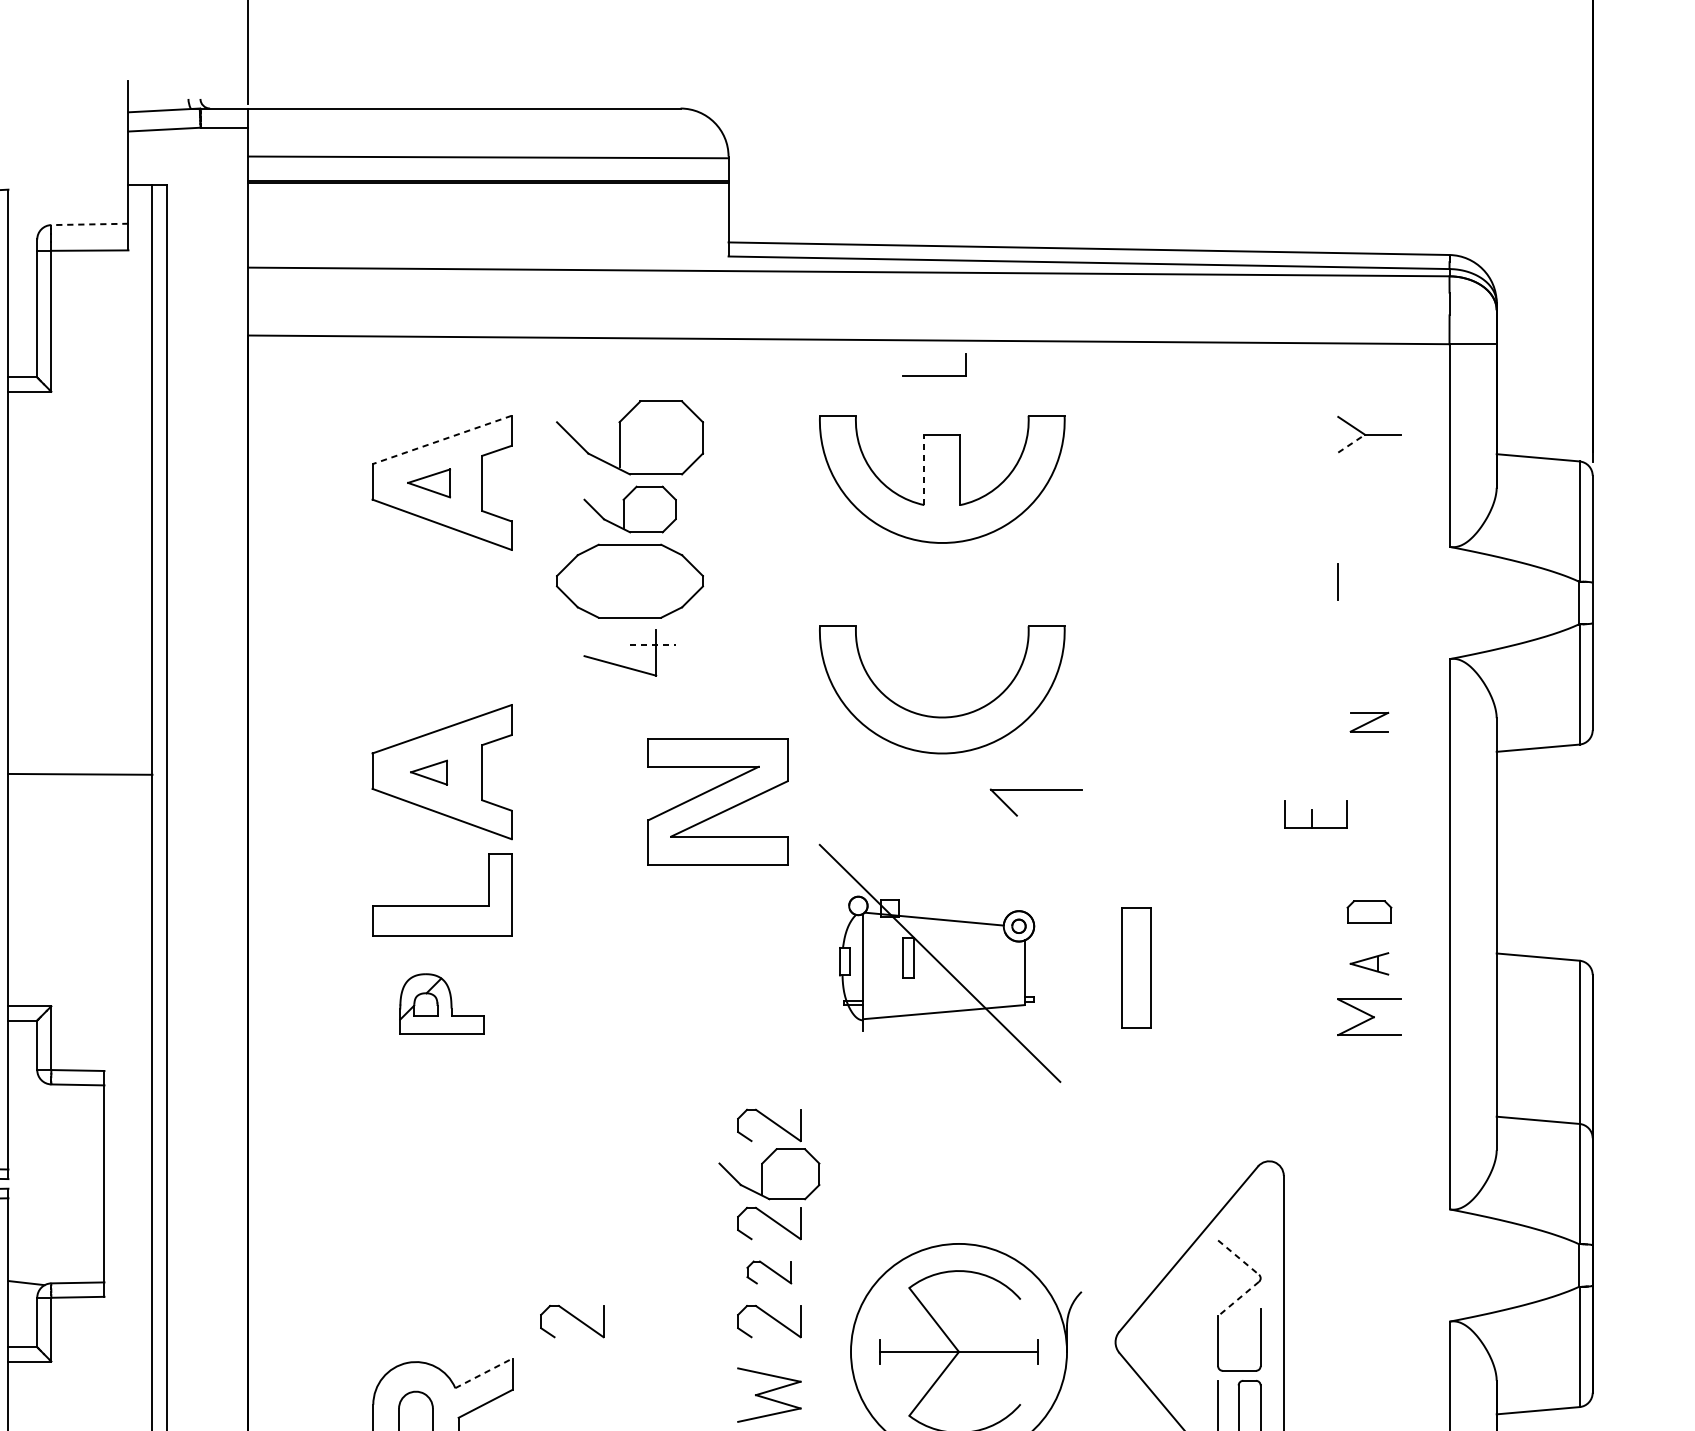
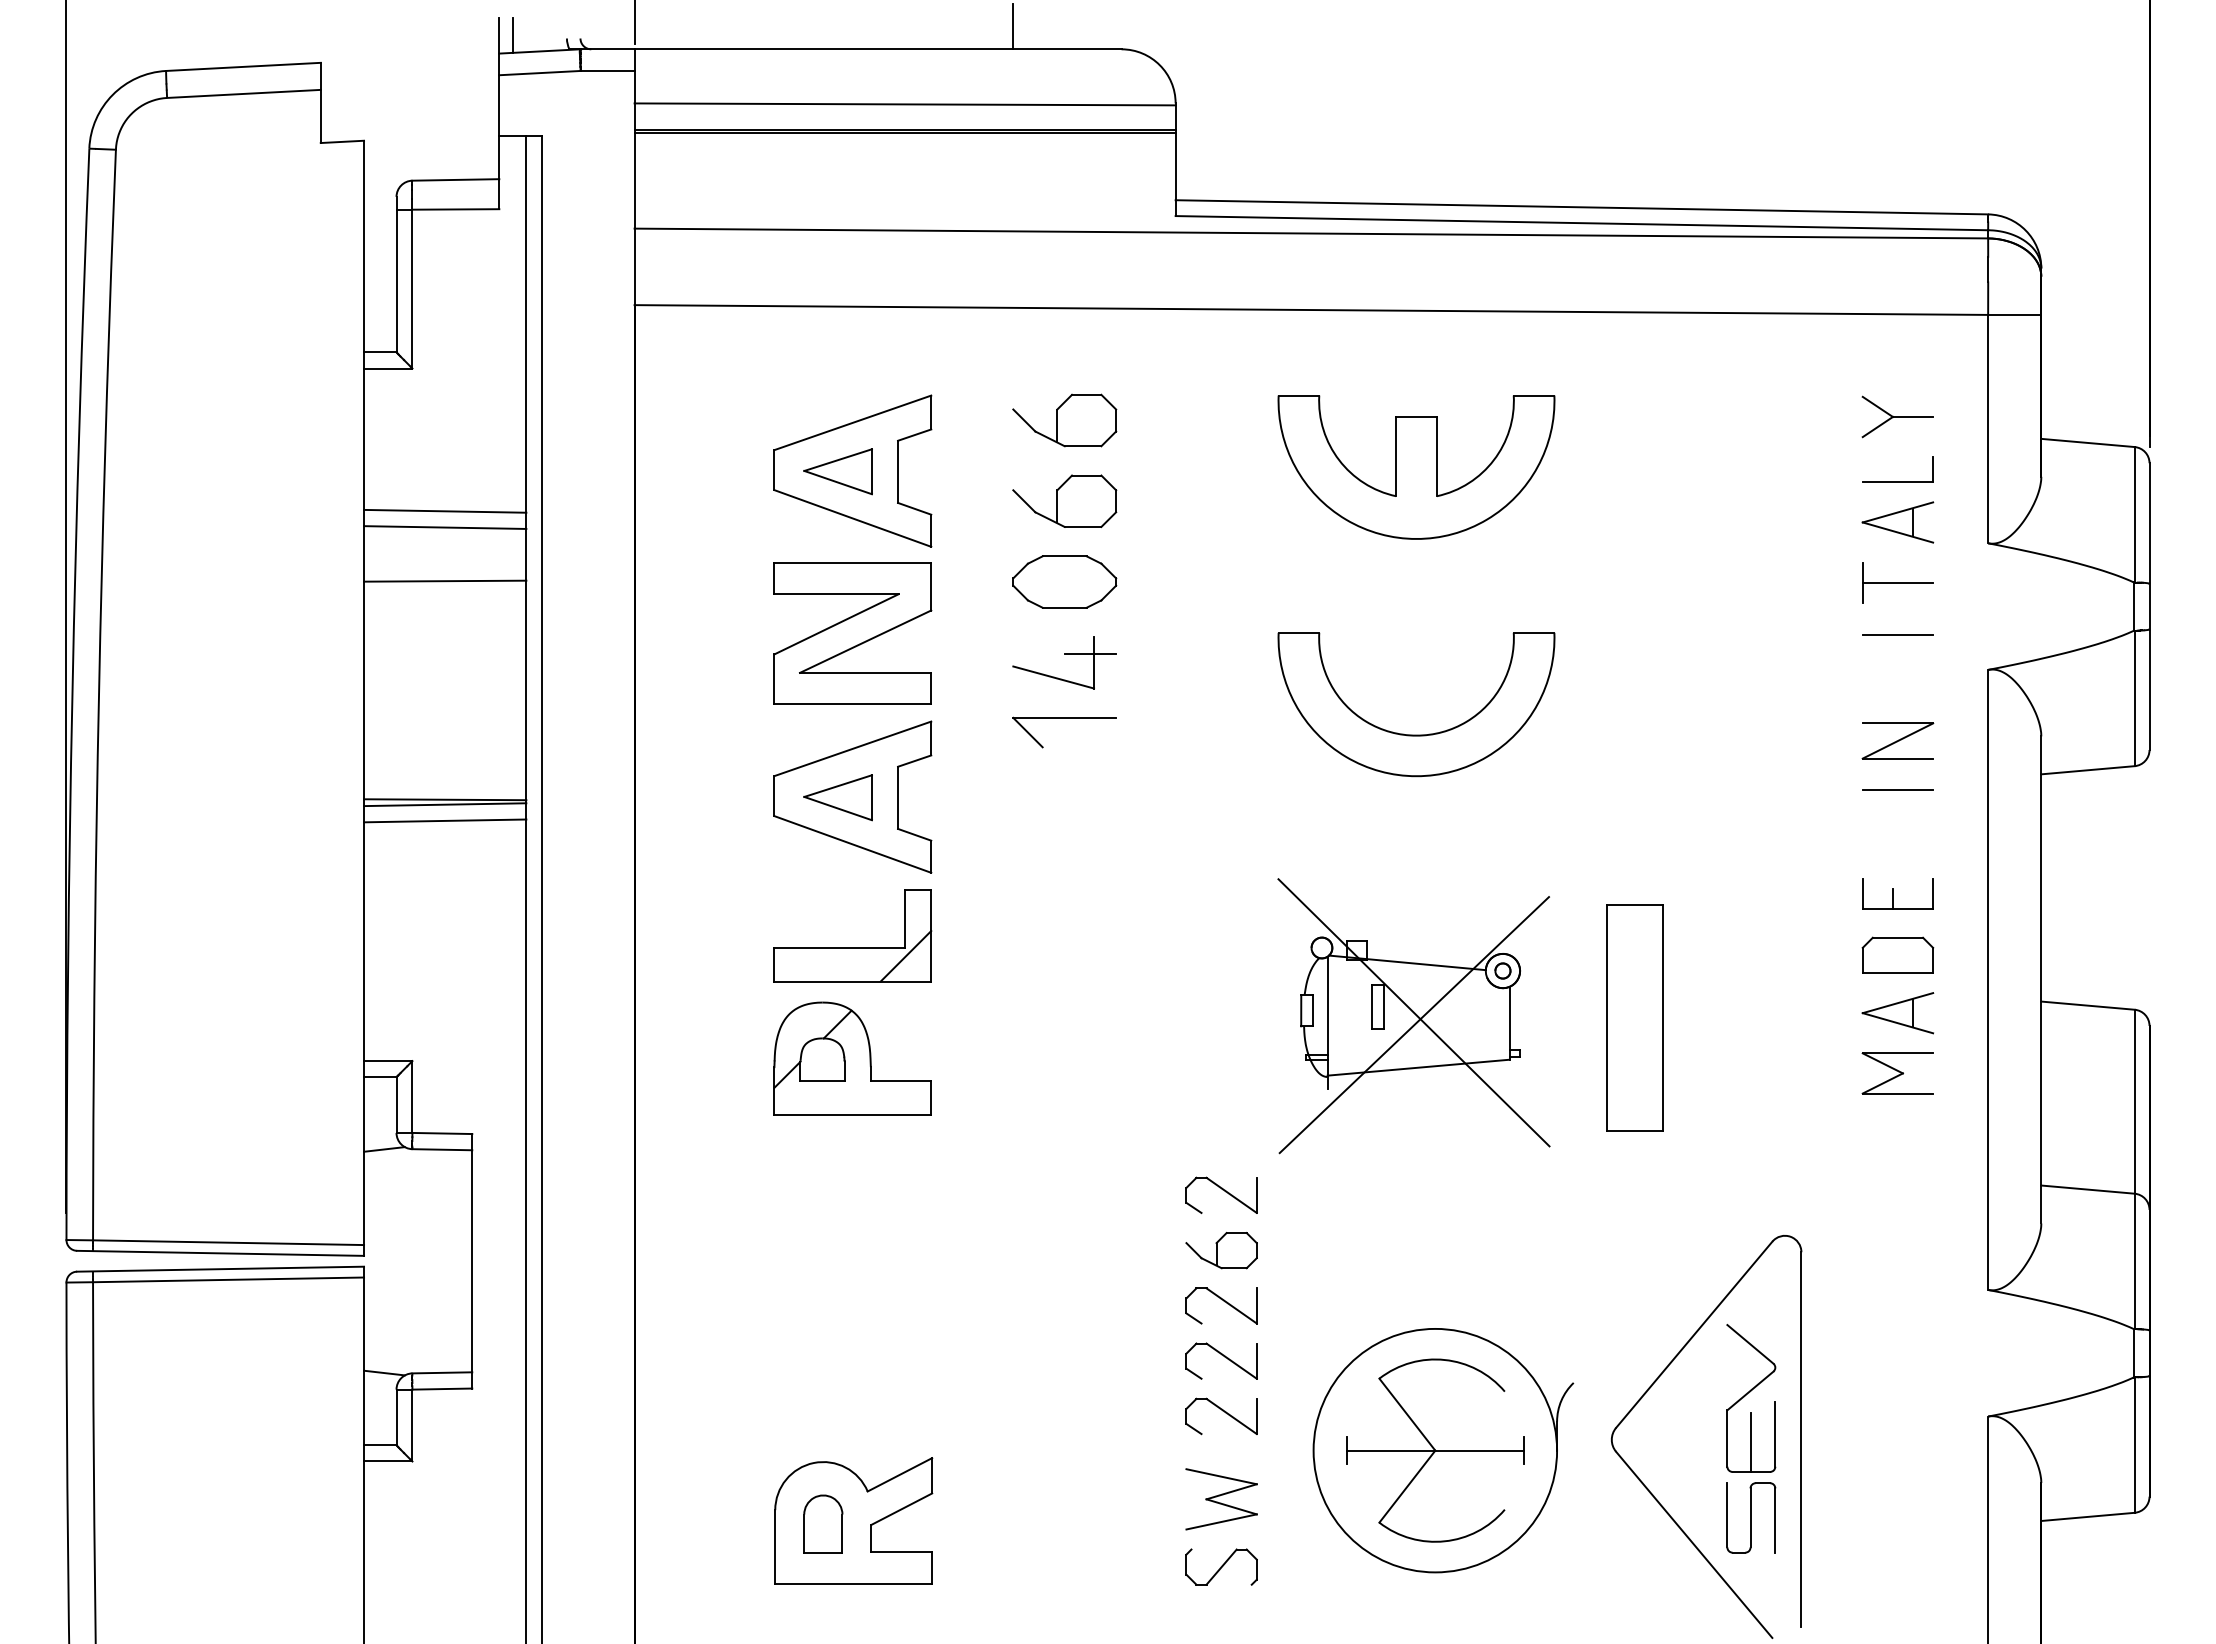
line: (584, 88) -> (1013, 26), added
line: (140, 96) -> (512, 35), added
line: (89, 224) -> (455, 179), dashed -> solid
part: (934, 375) -> (1897, 481), moved
part: (629, 437) -> (1064, 420), size x0.62
line: (441, 440) -> (852, 423), dashed -> solid
line: (1352, 443) -> (1878, 426), dashed -> solid
line: (924, 469) -> (1396, 456), dashed -> solid
part: (428, 483) -> (837, 471), size x1.43
line: (80, 517) -> (445, 510), added
part: (1369, 528) -> (1897, 522), added
line: (80, 532) -> (445, 527), added
line: (80, 579) -> (445, 580), added
part: (629, 580) -> (1064, 581), size x0.62
line: (1369, 581) -> (1897, 582), added
line: (1369, 627) -> (1897, 634), added
line: (653, 645) -> (1090, 654), dashed -> solid
part: (1369, 721) -> (1897, 740), size x1.67
line: (1369, 766) -> (1897, 790), added
part: (428, 772) -> (837, 797), size x1.67
line: (80, 778) -> (445, 804), added
part: (1036, 790) -> (1064, 718), moved
line: (80, 792) -> (445, 820), added
part: (717, 801) -> (852, 633), moved
part: (1315, 814) -> (1897, 893), moved
part: (1369, 911) -> (1897, 954), size x1.43
line: (488, 913) -> (905, 956), added
part: (1369, 964) -> (1897, 1013), size x1.67
part: (1135, 967) -> (1634, 1017), size x1.67
line: (940, 974) -> (1414, 1025), added
part: (441, 1003) -> (852, 1058), size x1.67
line: (26, 1084) -> (384, 1149), added
part: (769, 1174) -> (1221, 1250), size x0.62
line: (1238, 1257) -> (1750, 1344), dashed -> solid
part: (769, 1271) -> (1221, 1360), size x1.43
line: (1238, 1299) -> (1750, 1391), dashed -> solid
part: (572, 1321) -> (999, 1416), removed
line: (1239, 1343) -> (1751, 1441), added
line: (484, 1373) -> (900, 1474), dashed -> solid

